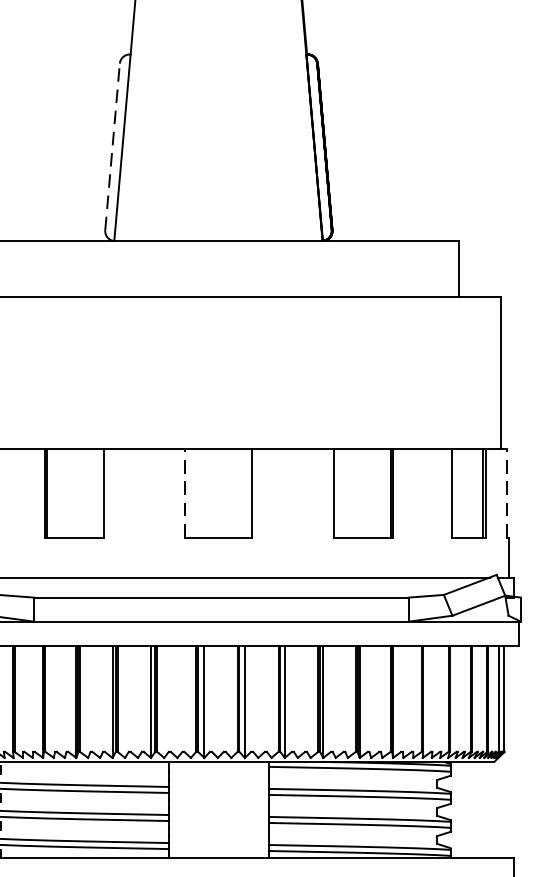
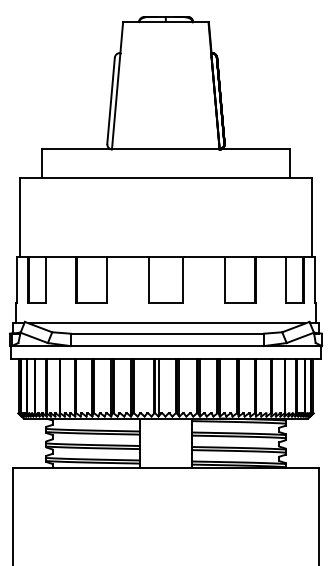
line: (113, 146) -> (111, 100), dashed -> solid
line: (184, 492) -> (148, 279), dashed -> solid
line: (508, 492) -> (315, 279), dashed -> solid

